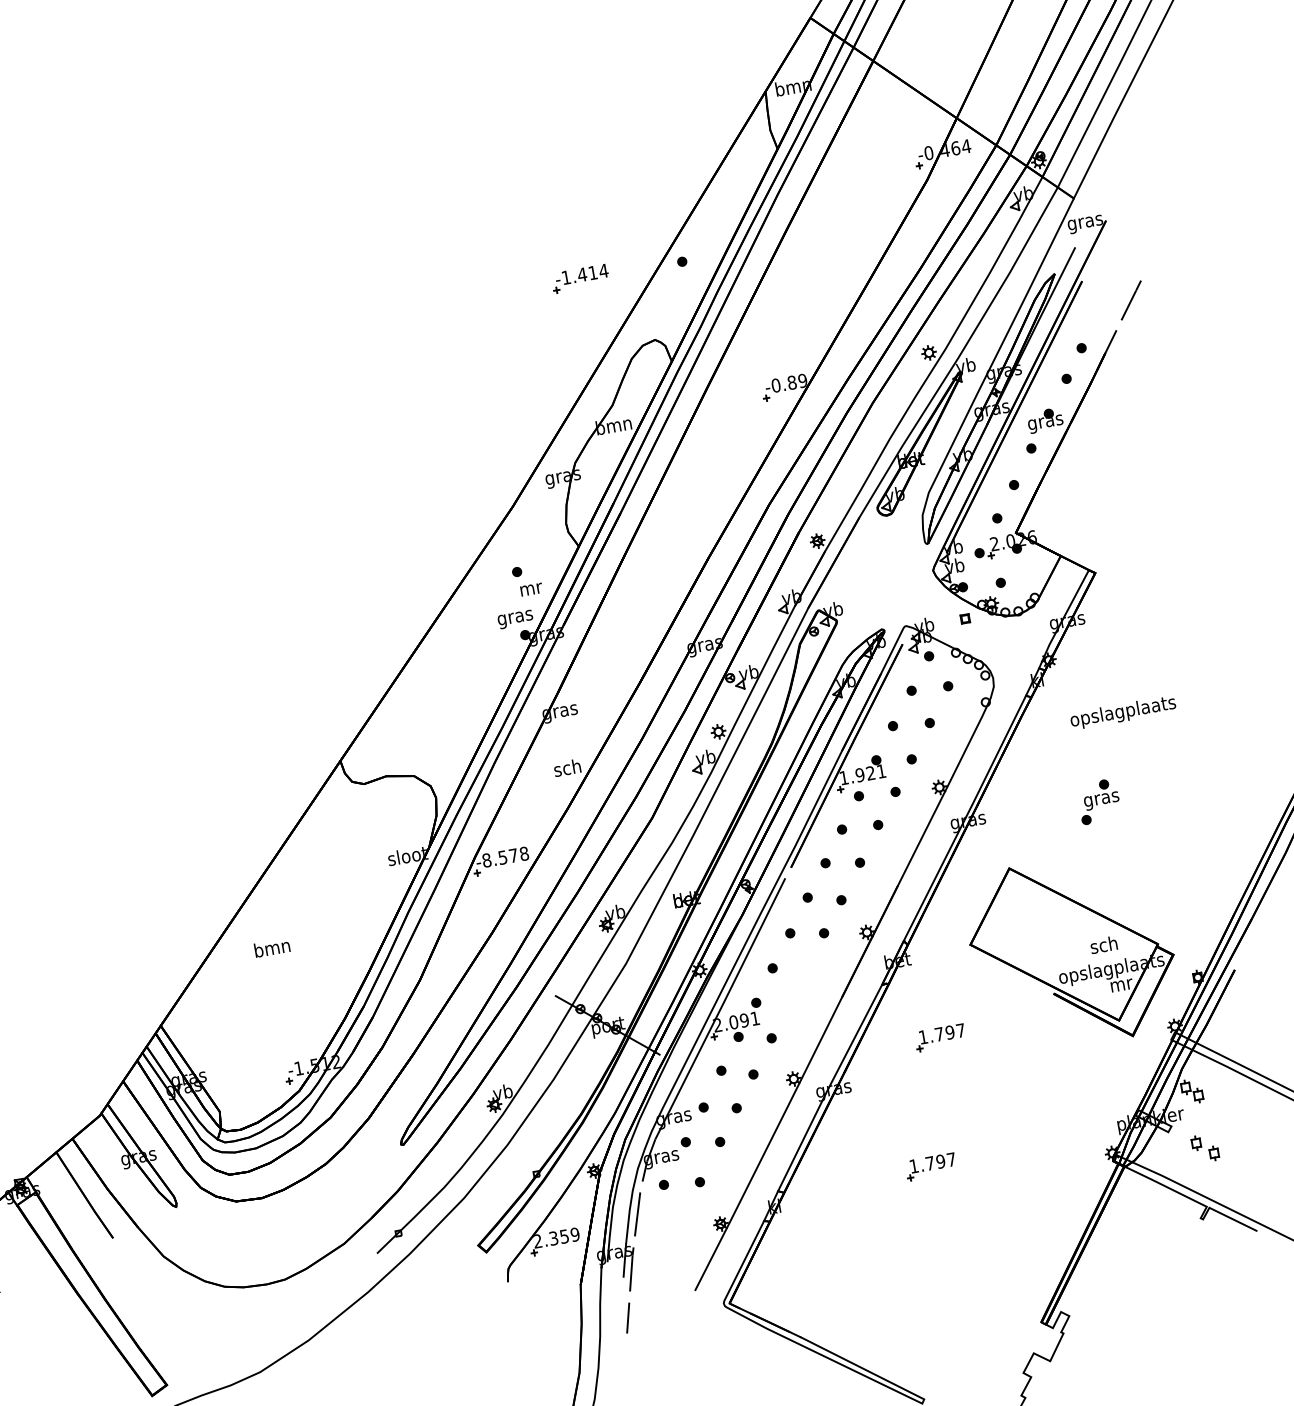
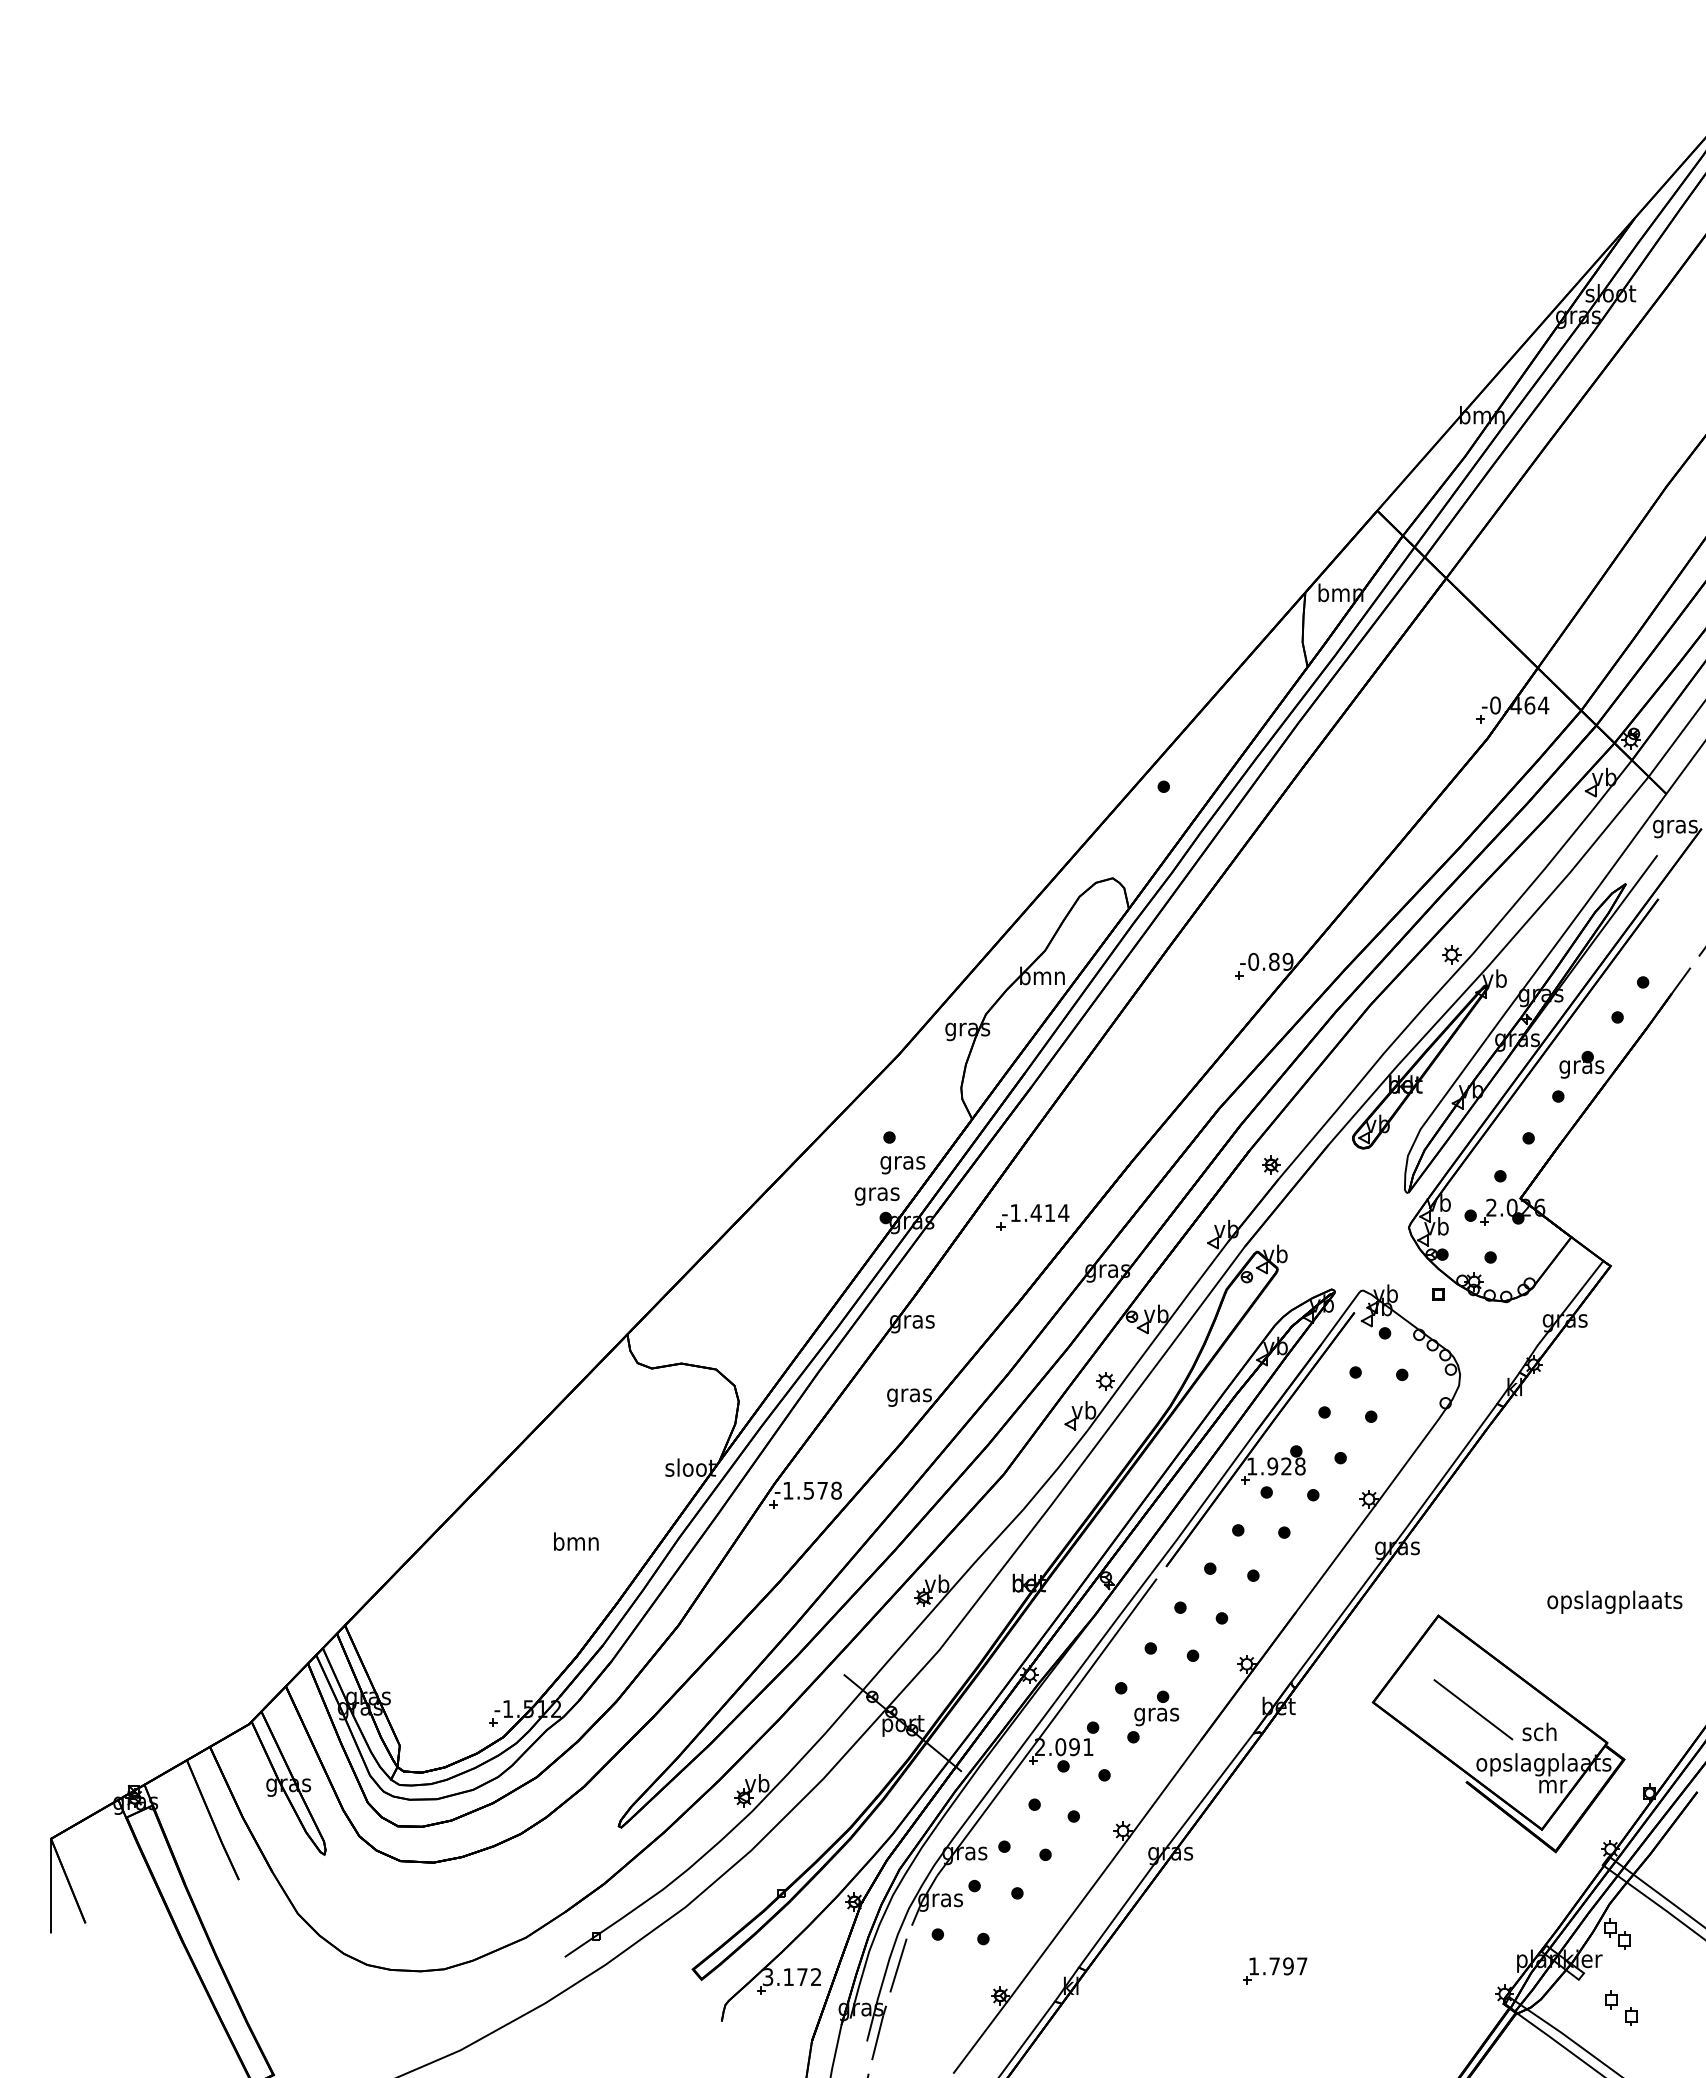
part: (580, 278) -> (1032, 1217), moved
text: (531, 591) -> (902, 1165), mr -> gras
text: (1122, 712) -> (1614, 1601), moved
text: (567, 769) -> (909, 1394), sch -> gras
text: (881, 771) -> (1300, 1466), 1.921 -> 1.928
part: (1099, 801) -> (1153, 1716), moved
text: (486, 860) -> (788, 1490), -8.578 -> -1.578
line: (1049, 936) -> (1473, 1709), added
text: (272, 947) -> (576, 1541), moved
part: (940, 1037) -> (1315, 1811), removed
text: (556, 1238) -> (791, 1977), 2.359 -> 3.172

